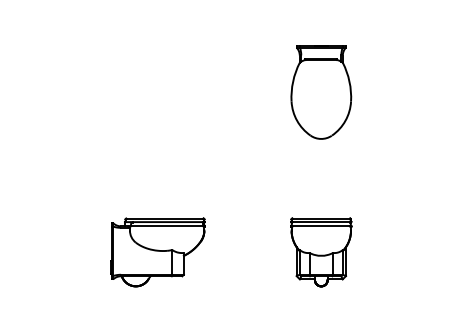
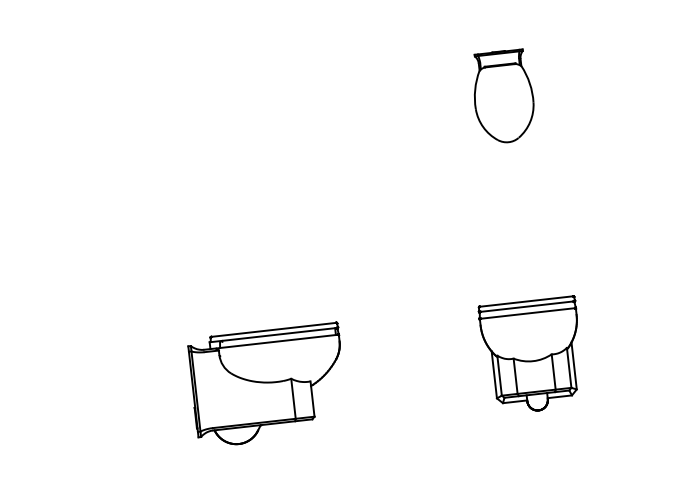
part: (321, 92) -> (503, 97), size x0.6

